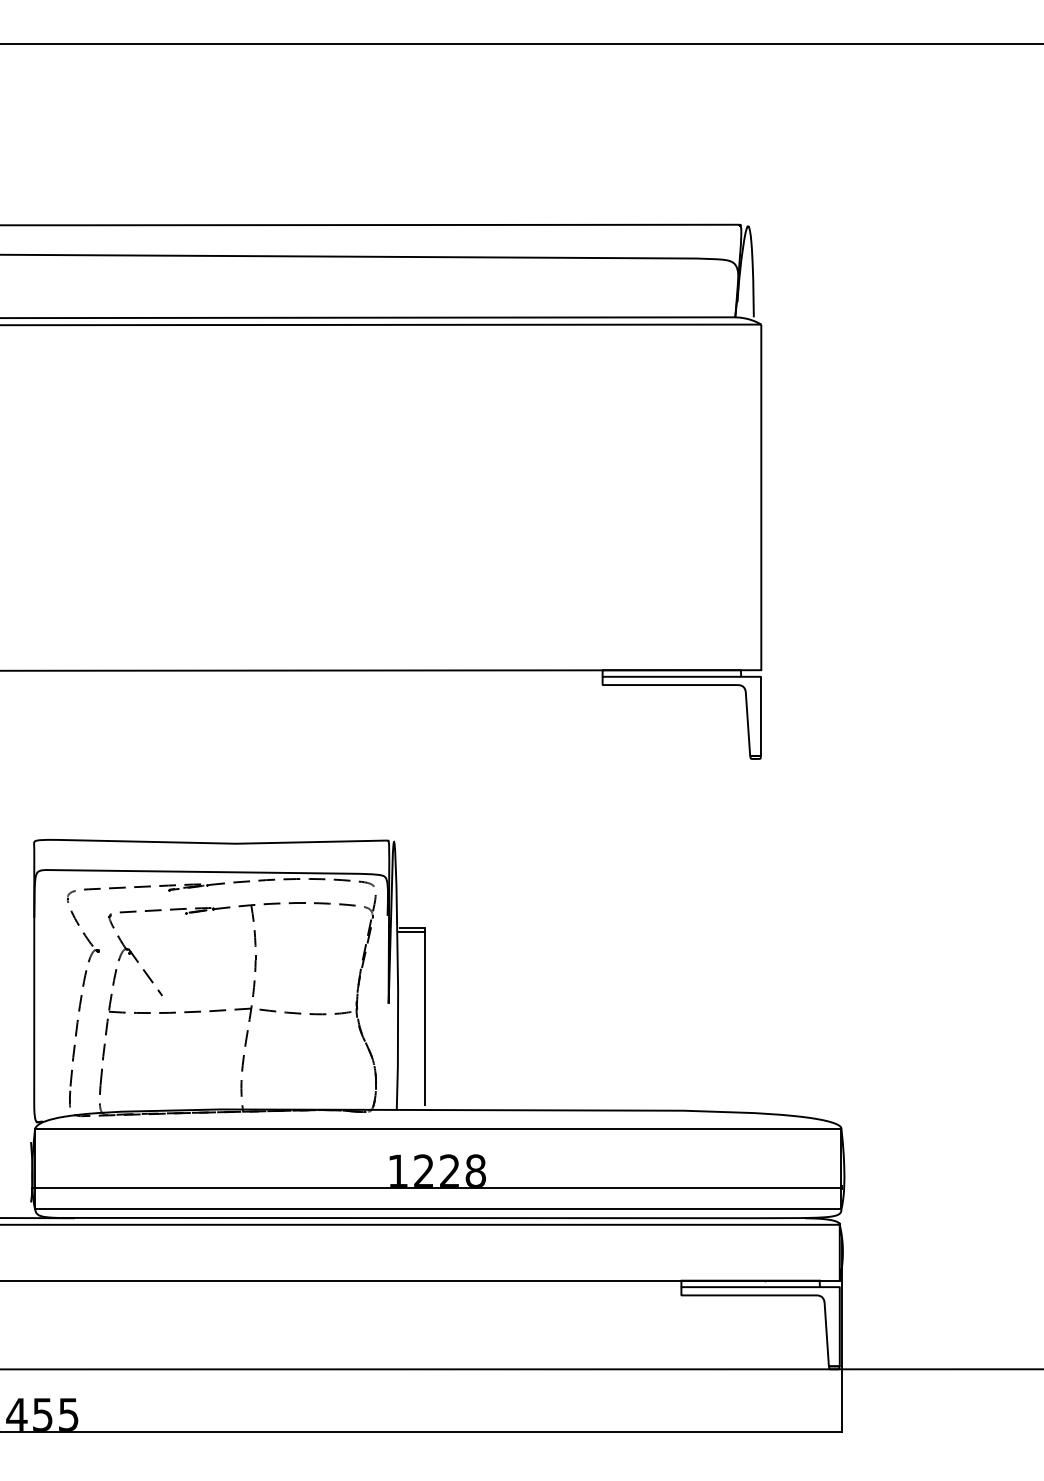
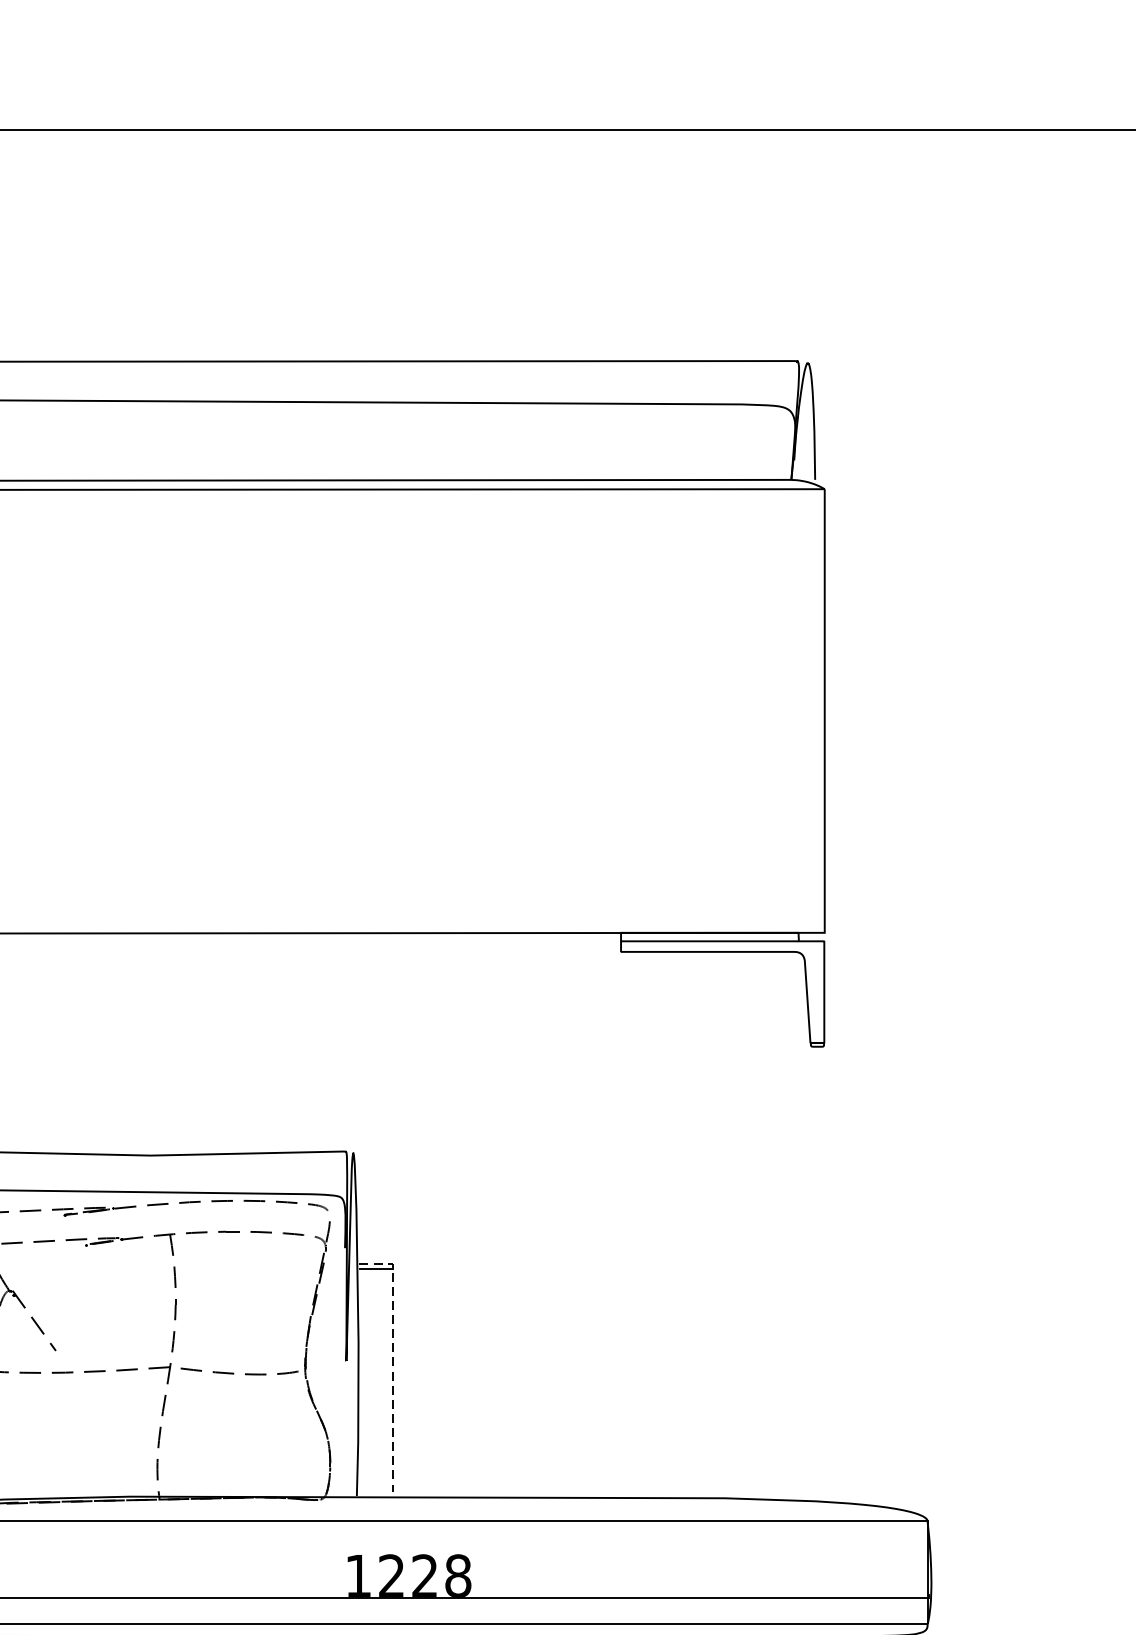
line: (424, 1003) -> (392, 1360), solid -> dashed

